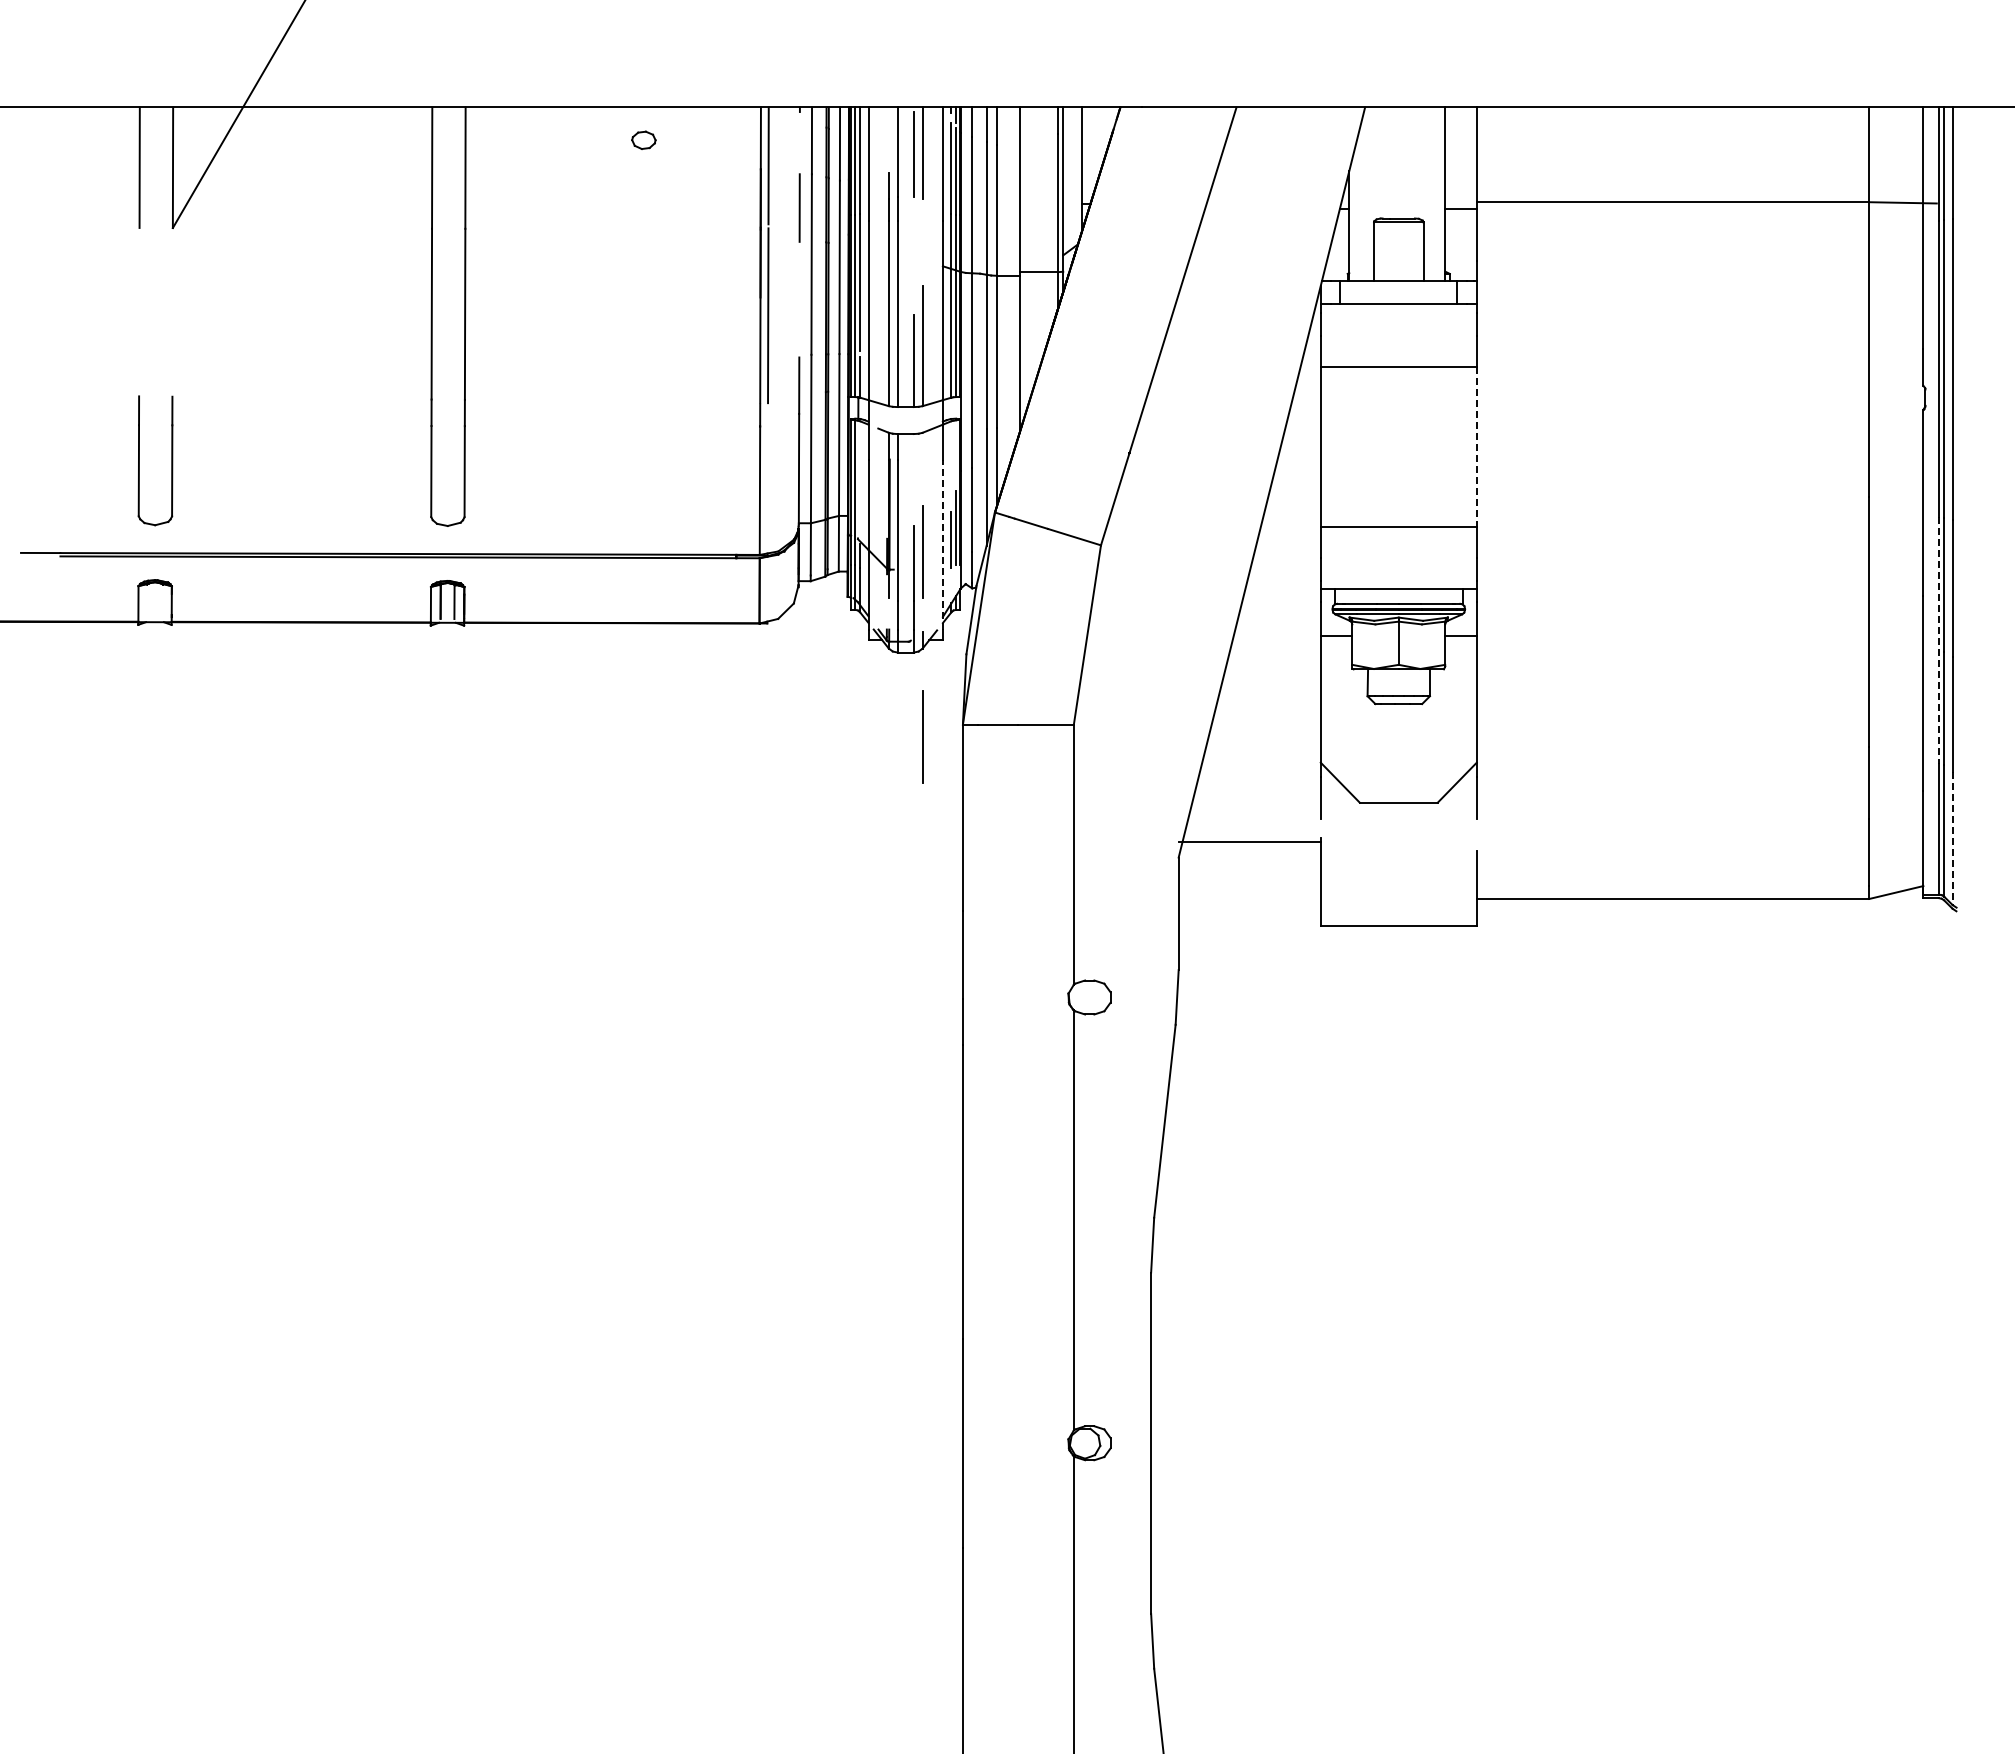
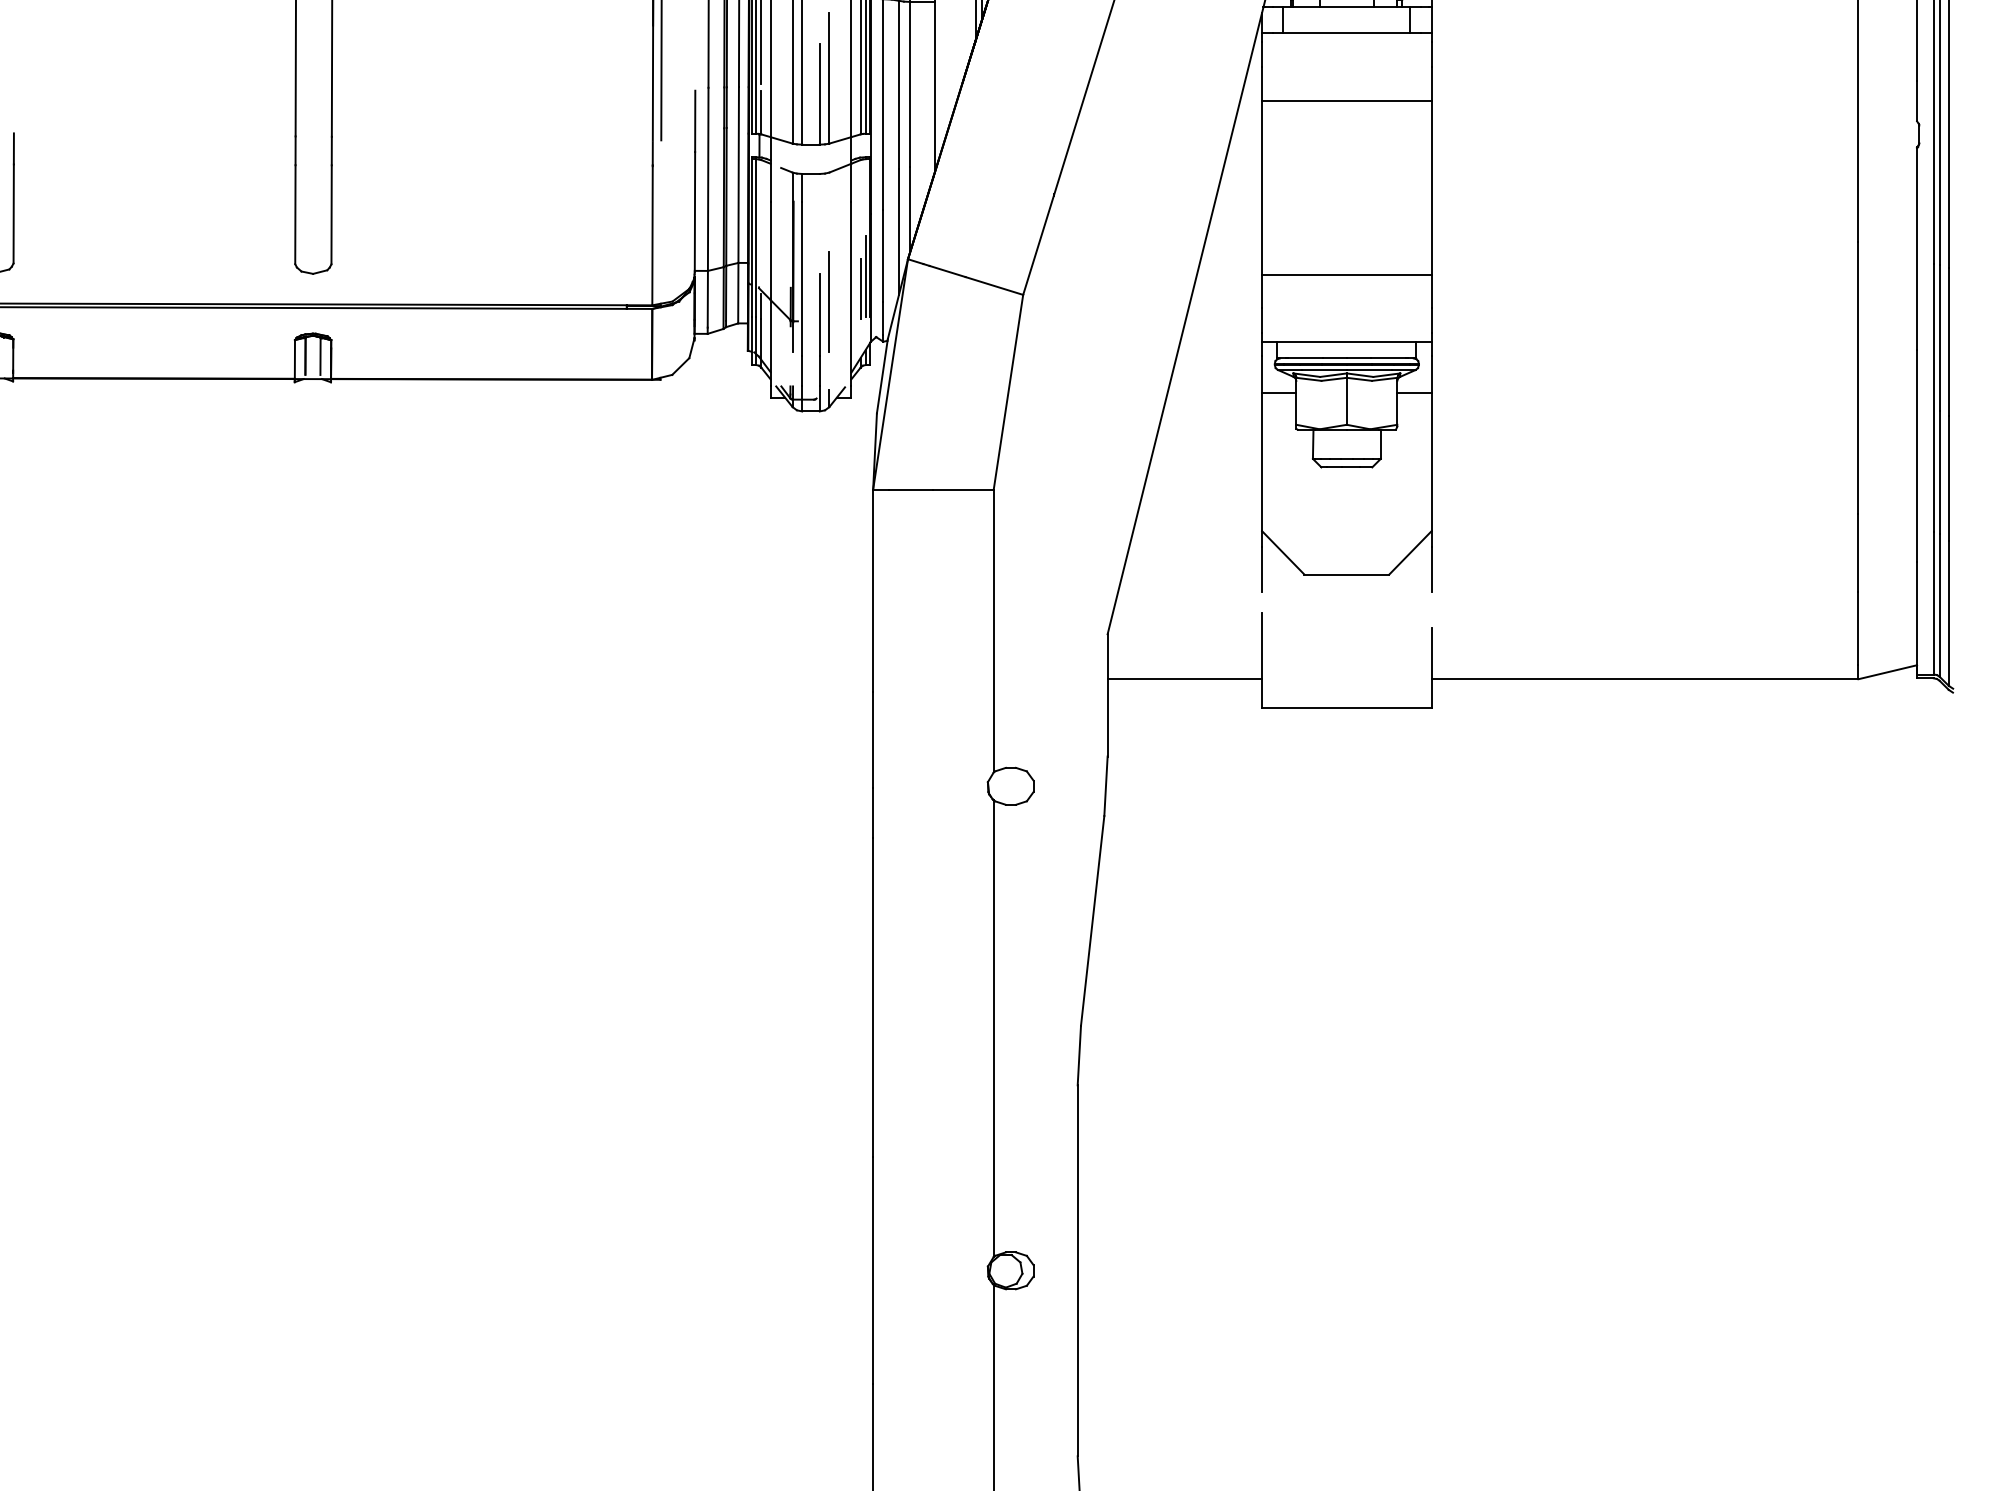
line: (1476, 446) -> (1431, 187), dashed -> solid
line: (942, 544) -> (850, 293), dashed -> solid
line: (1938, 640) -> (1933, 398), dashed -> solid
line: (922, 736) -> (829, 502), removed
line: (1952, 838) -> (1948, 613), dashed -> solid
line: (1249, 841) -> (1184, 678), moved

